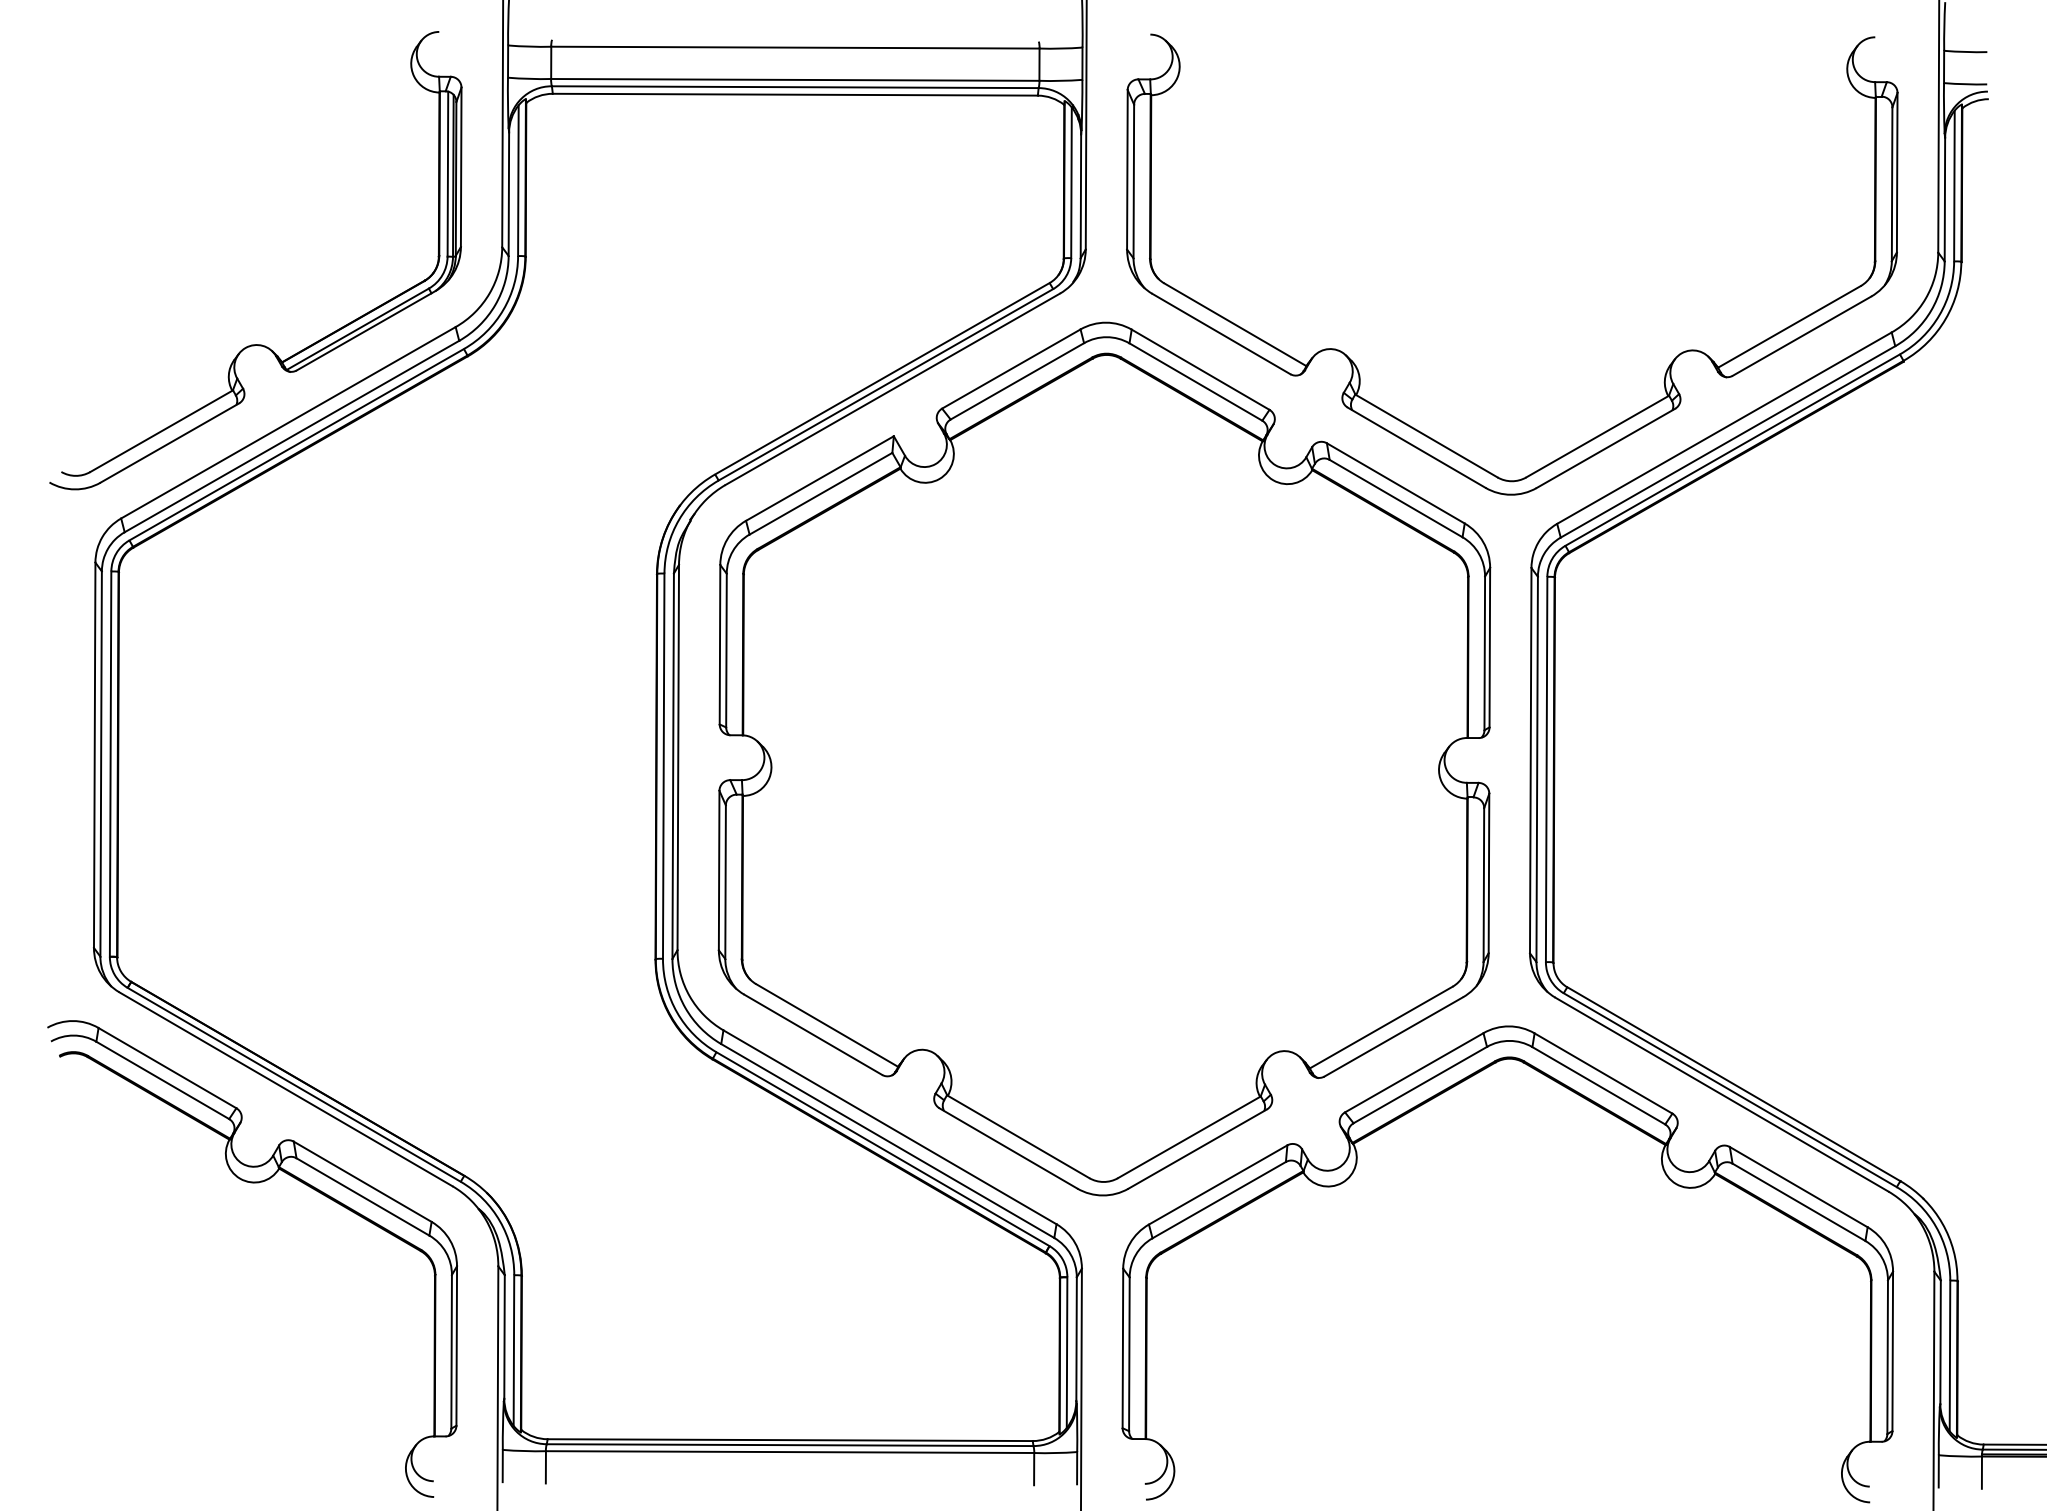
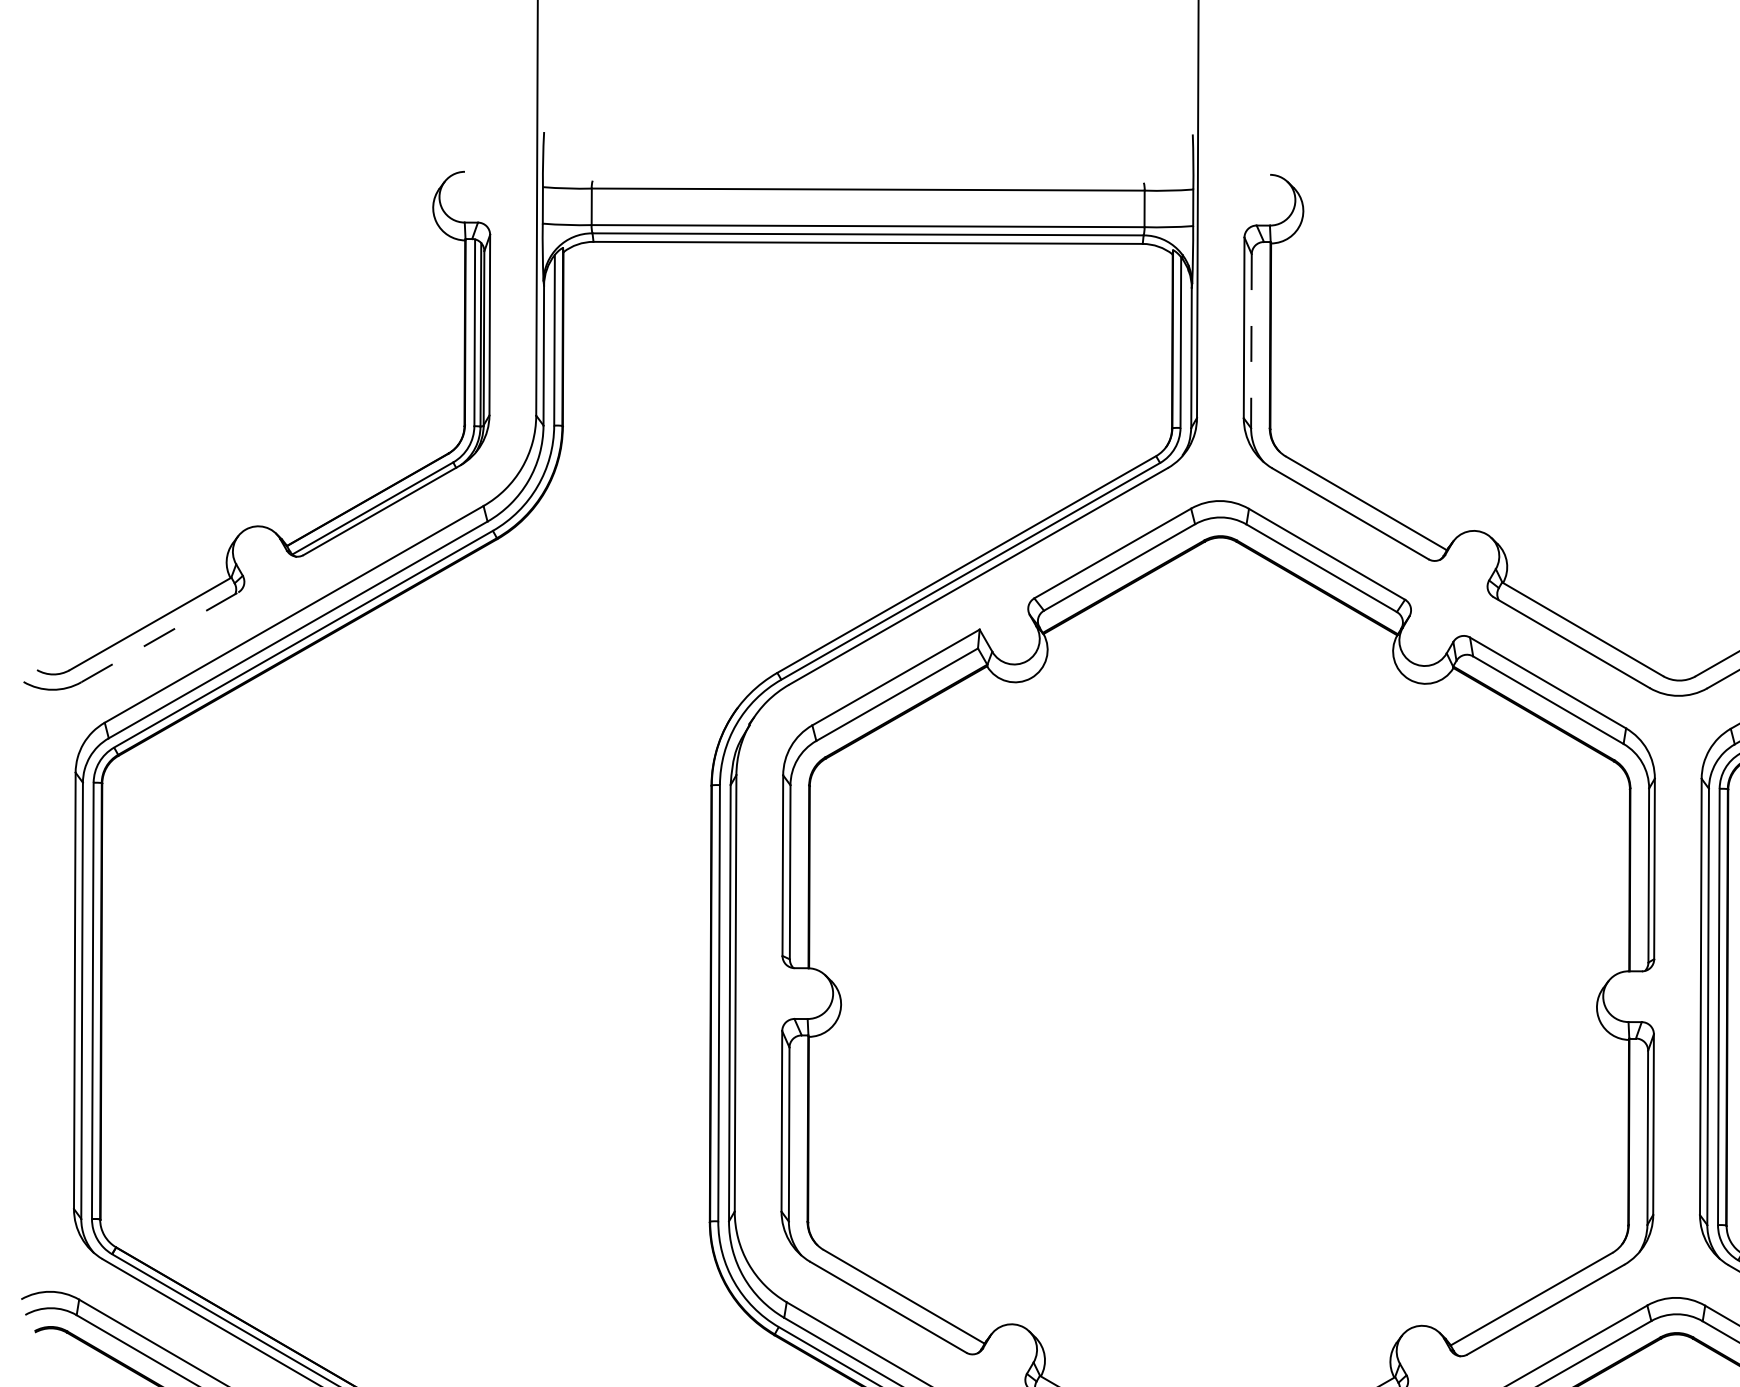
line: (1133, 181) -> (1251, 341), solid -> dashed
line: (169, 443) -> (159, 637), solid -> dashed

